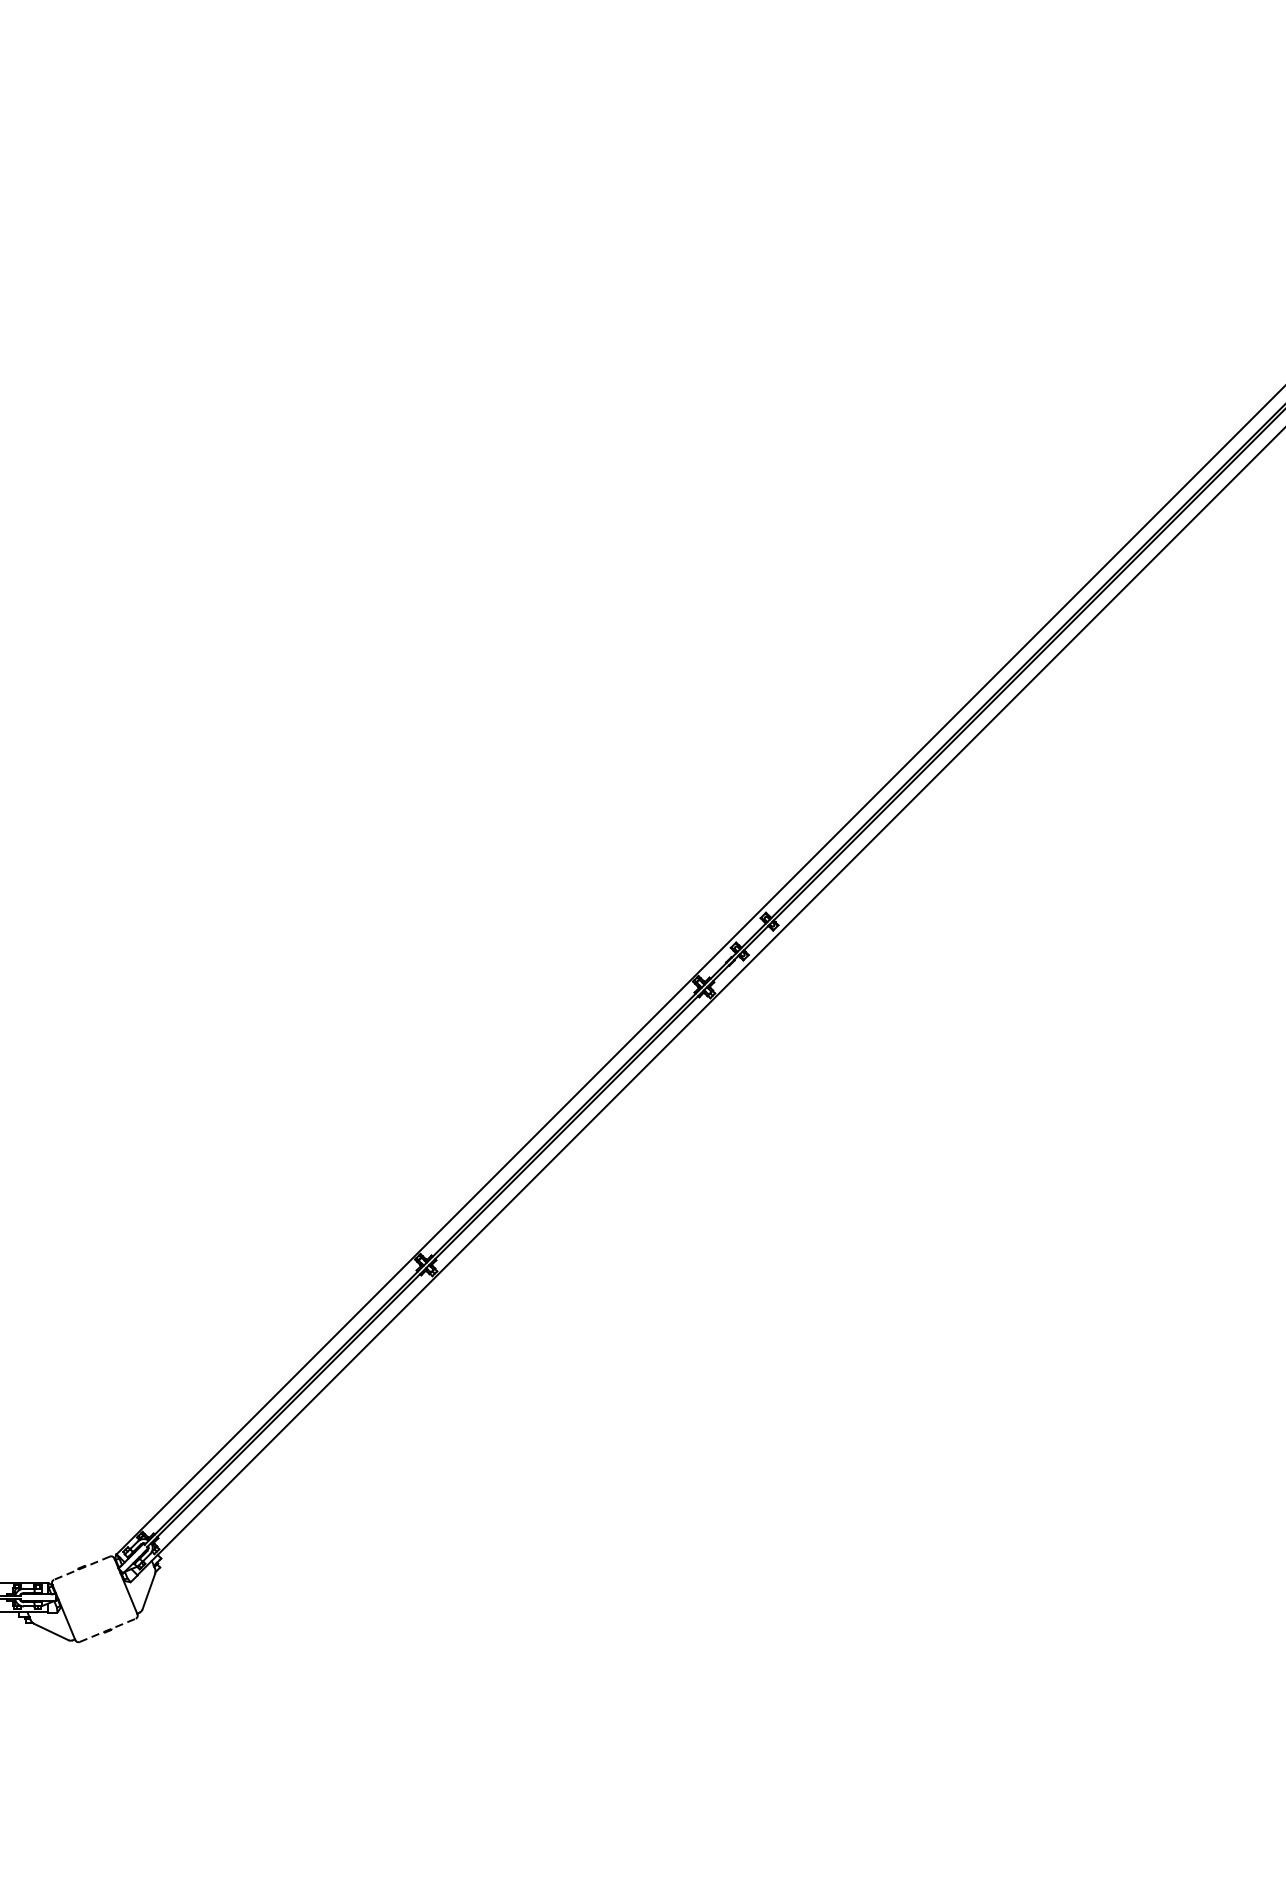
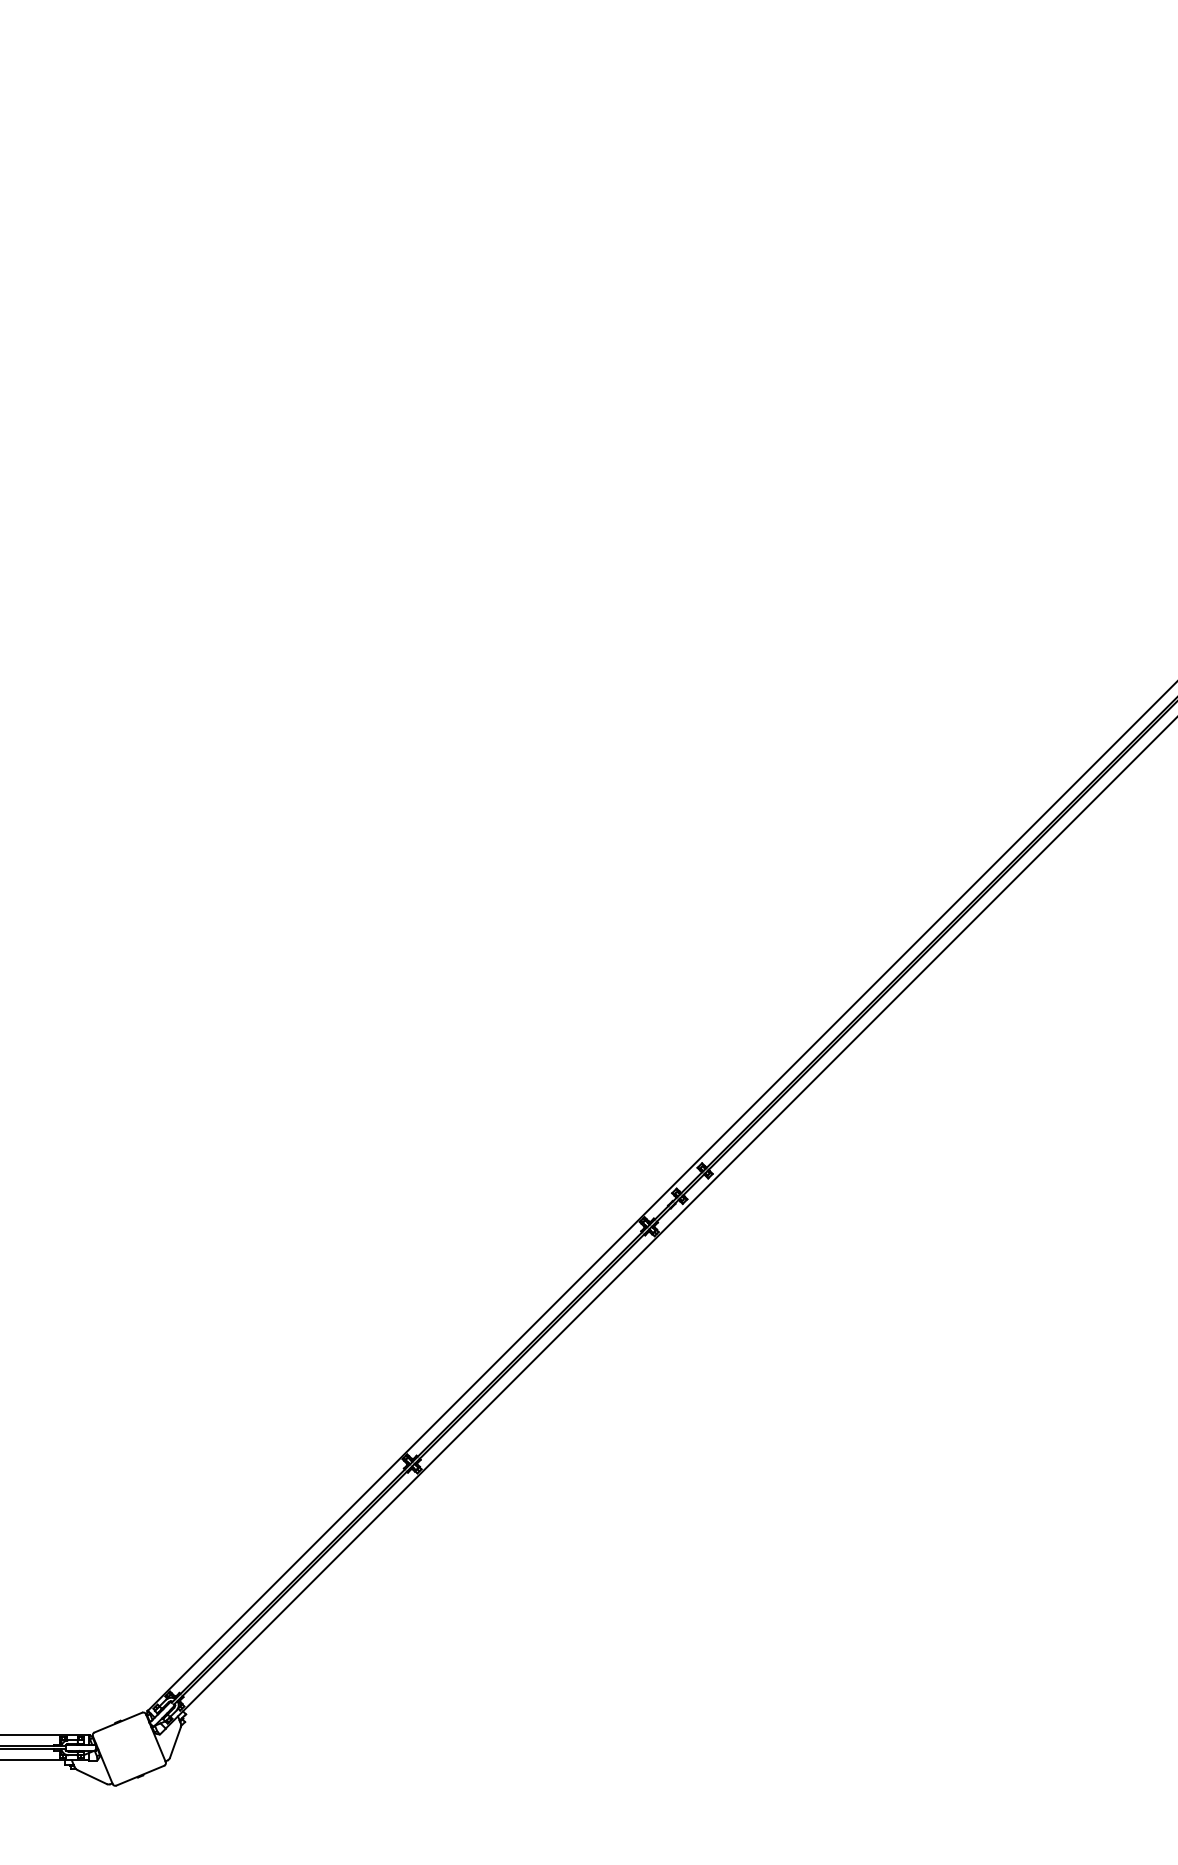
line: (82, 1568) -> (118, 1722), dashed -> solid
line: (107, 1630) -> (140, 1775), dashed -> solid

